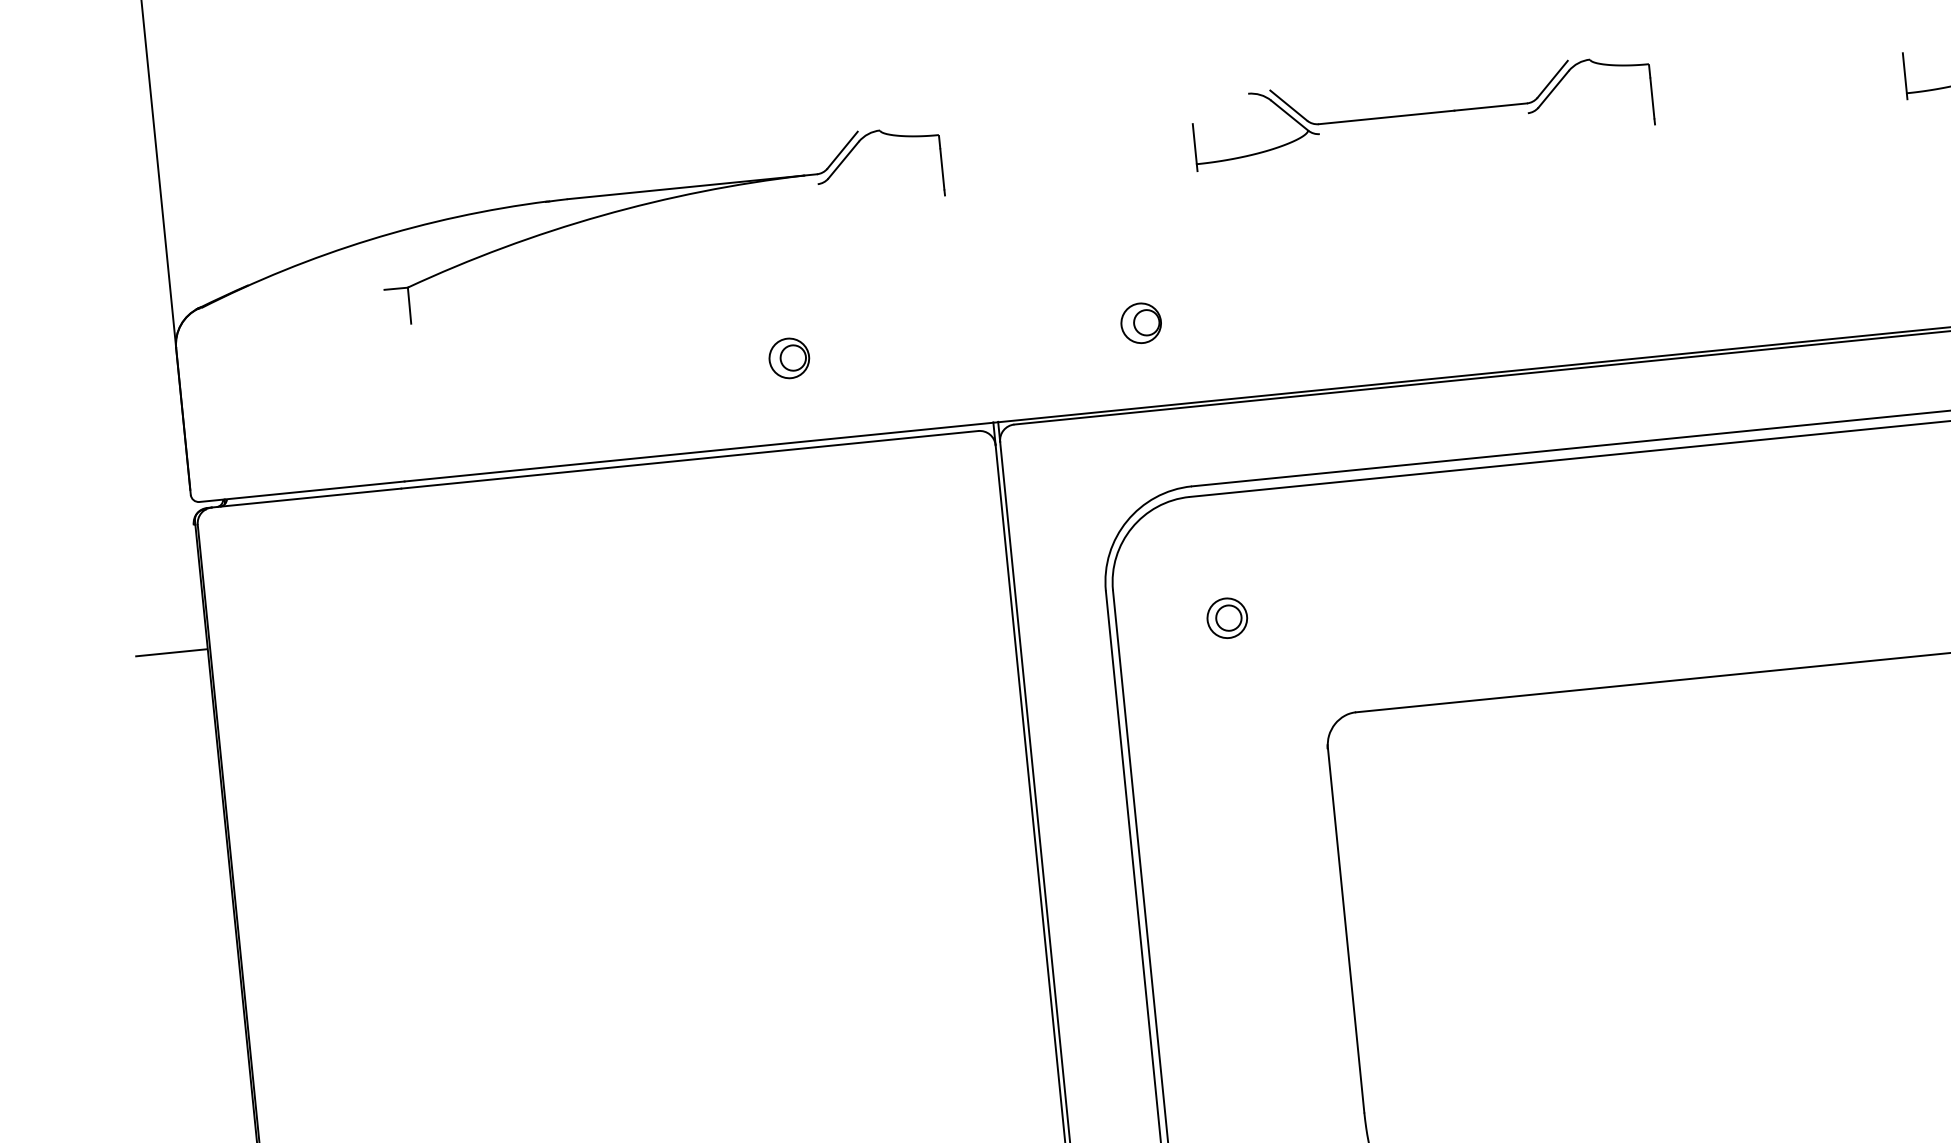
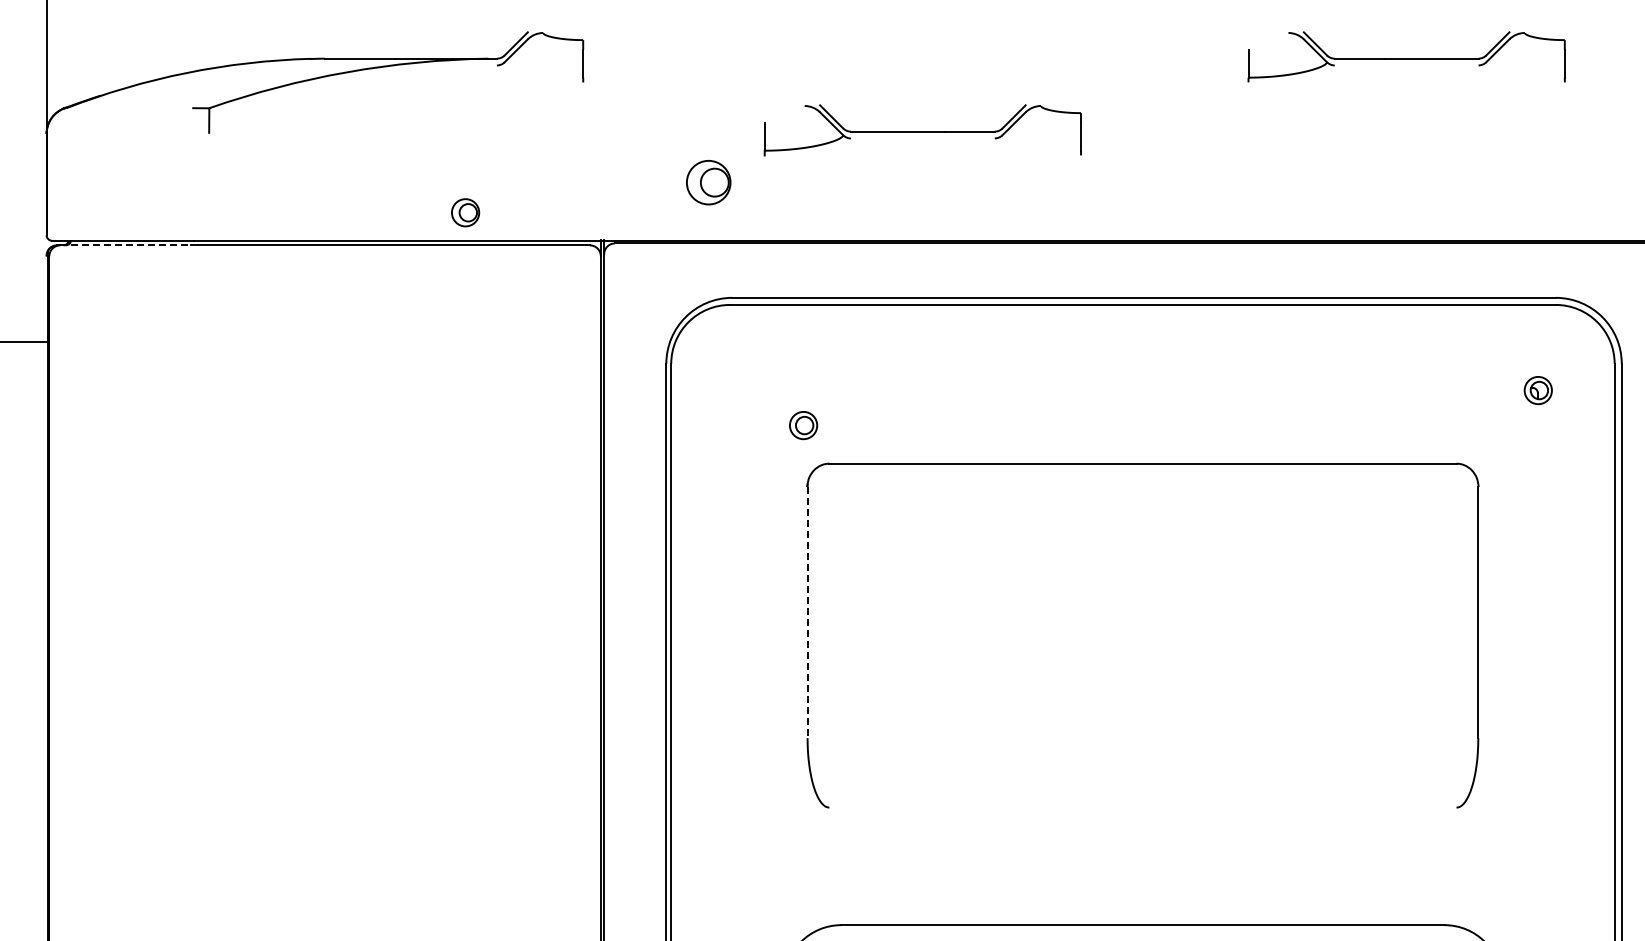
part: (1422, 112) -> (922, 130), moved
part: (1140, 322) -> (708, 182), size x1.6
part: (789, 358) -> (465, 212), moved
line: (307, 498) -> (126, 245), solid -> dashed
part: (1227, 618) -> (803, 425), moved
line: (1346, 930) -> (807, 612), solid -> dashed

